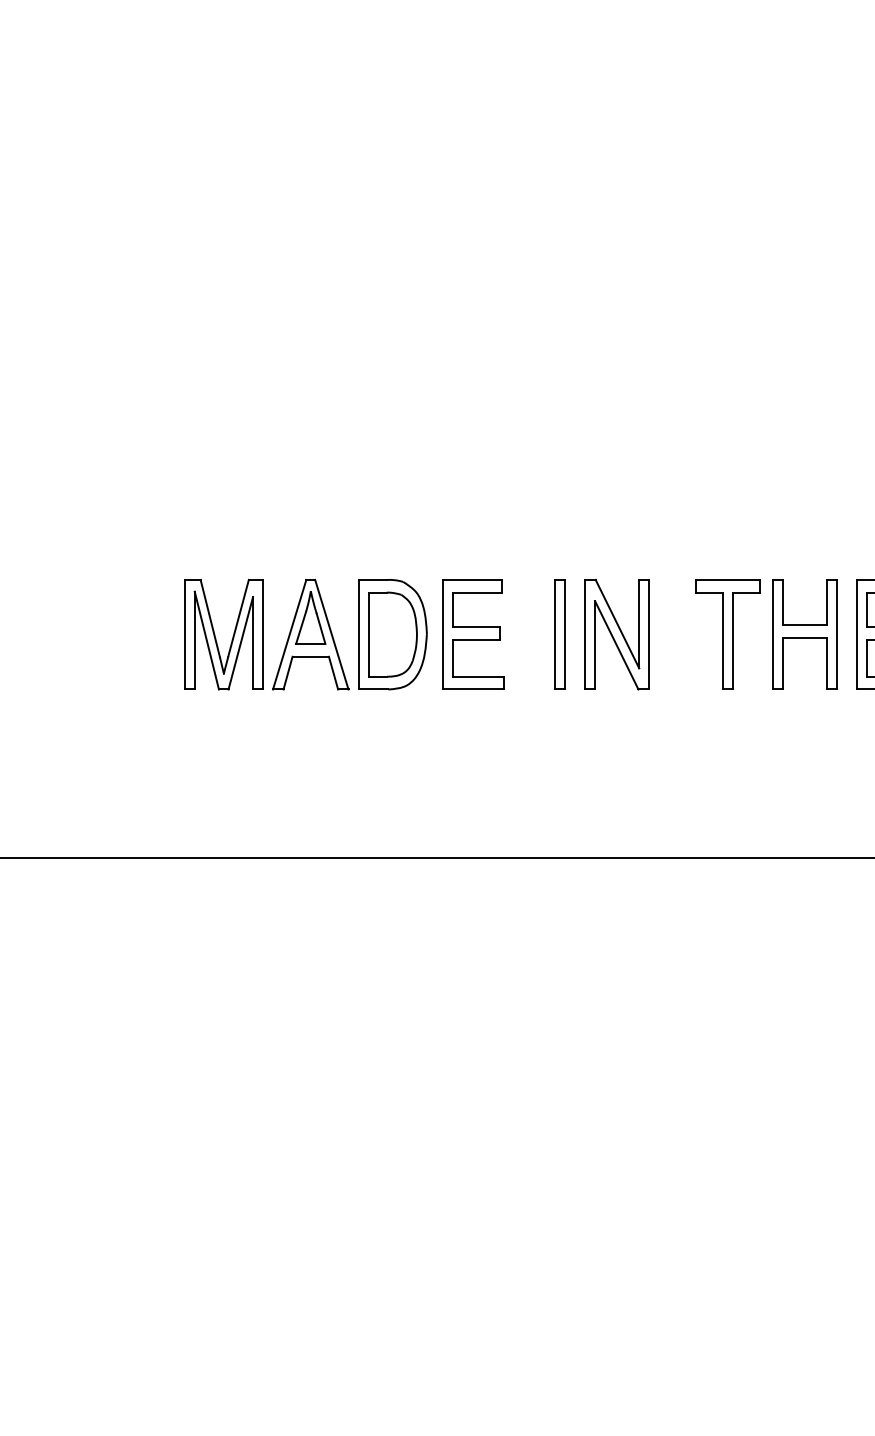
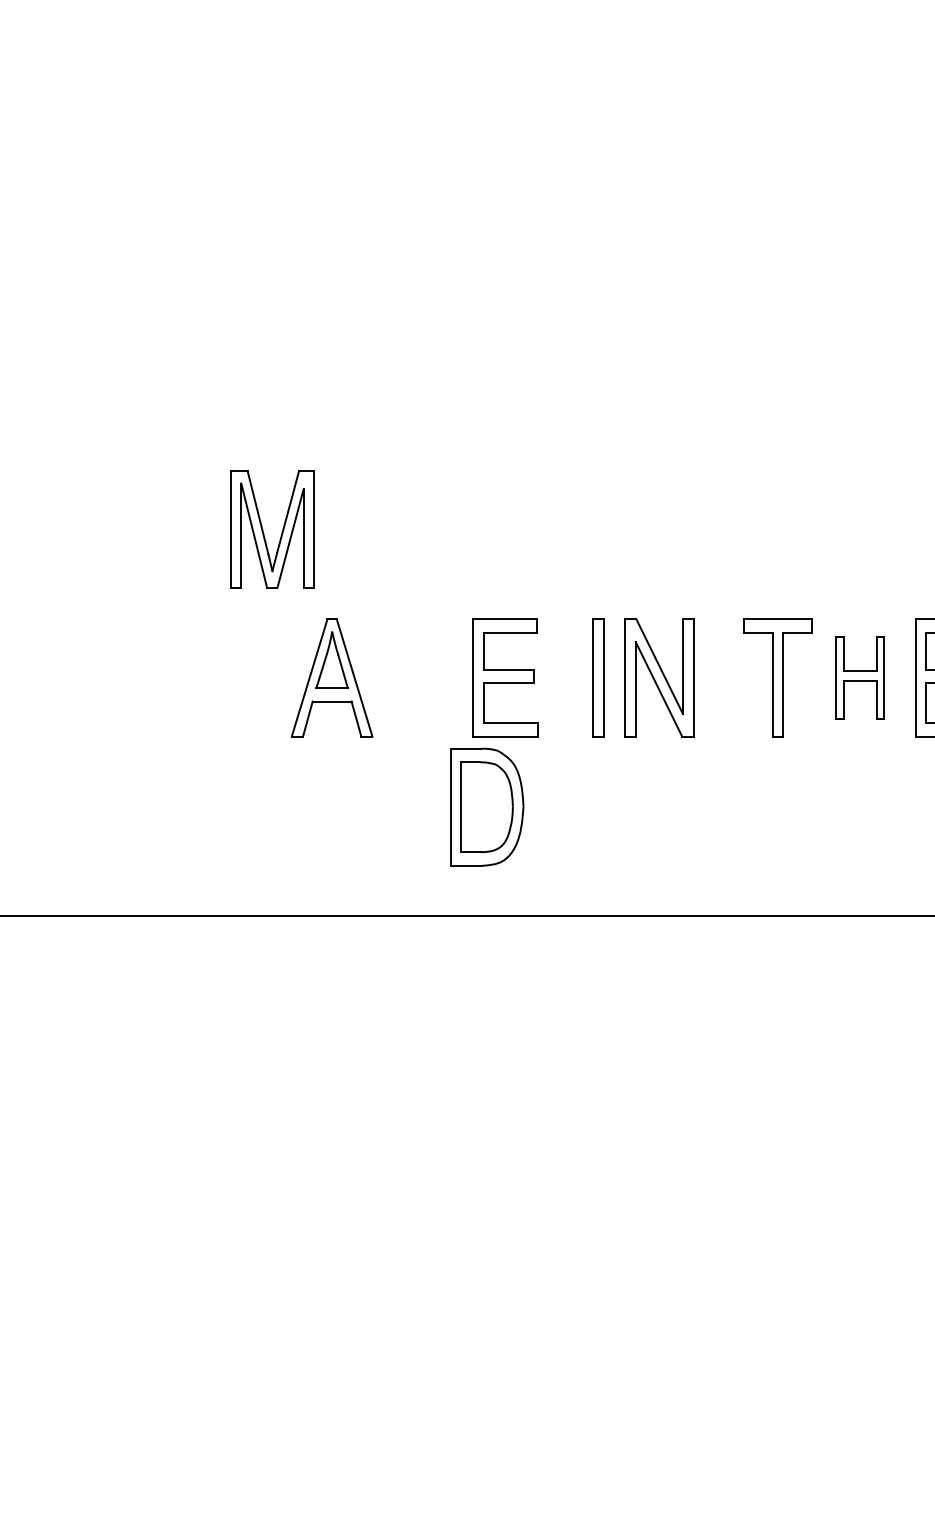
part: (215, 634) -> (263, 529), moved
part: (392, 634) -> (486, 807), moved
part: (804, 634) -> (859, 677), size x0.7

